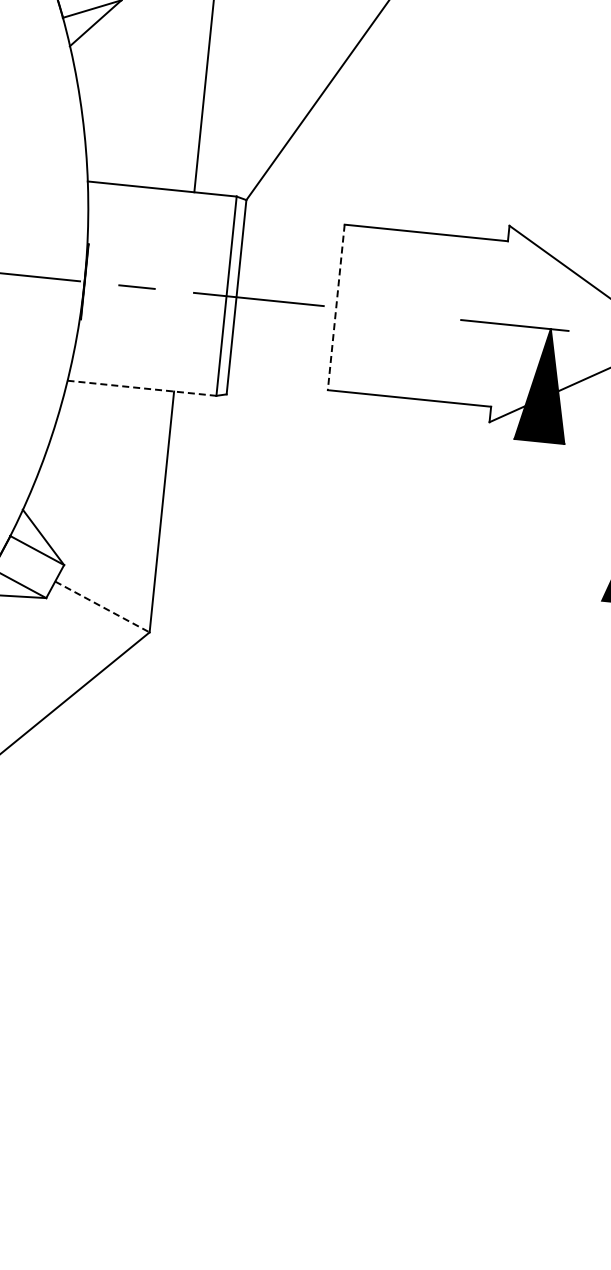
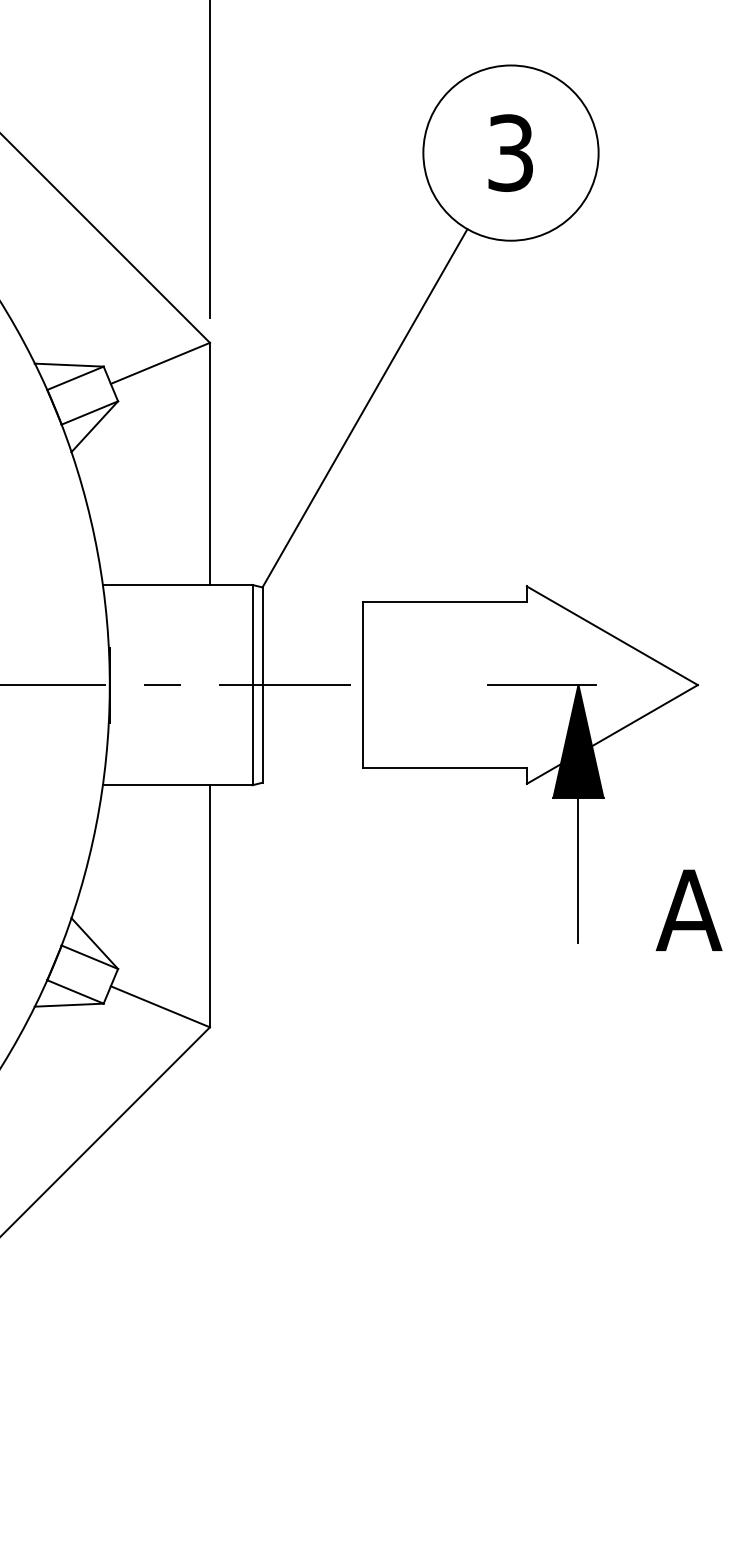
line: (335, 307) -> (362, 685), dashed -> solid
line: (141, 388) -> (177, 785), dashed -> solid
line: (532, 513) -> (578, 870), added
line: (102, 606) -> (160, 1006), dashed -> solid

